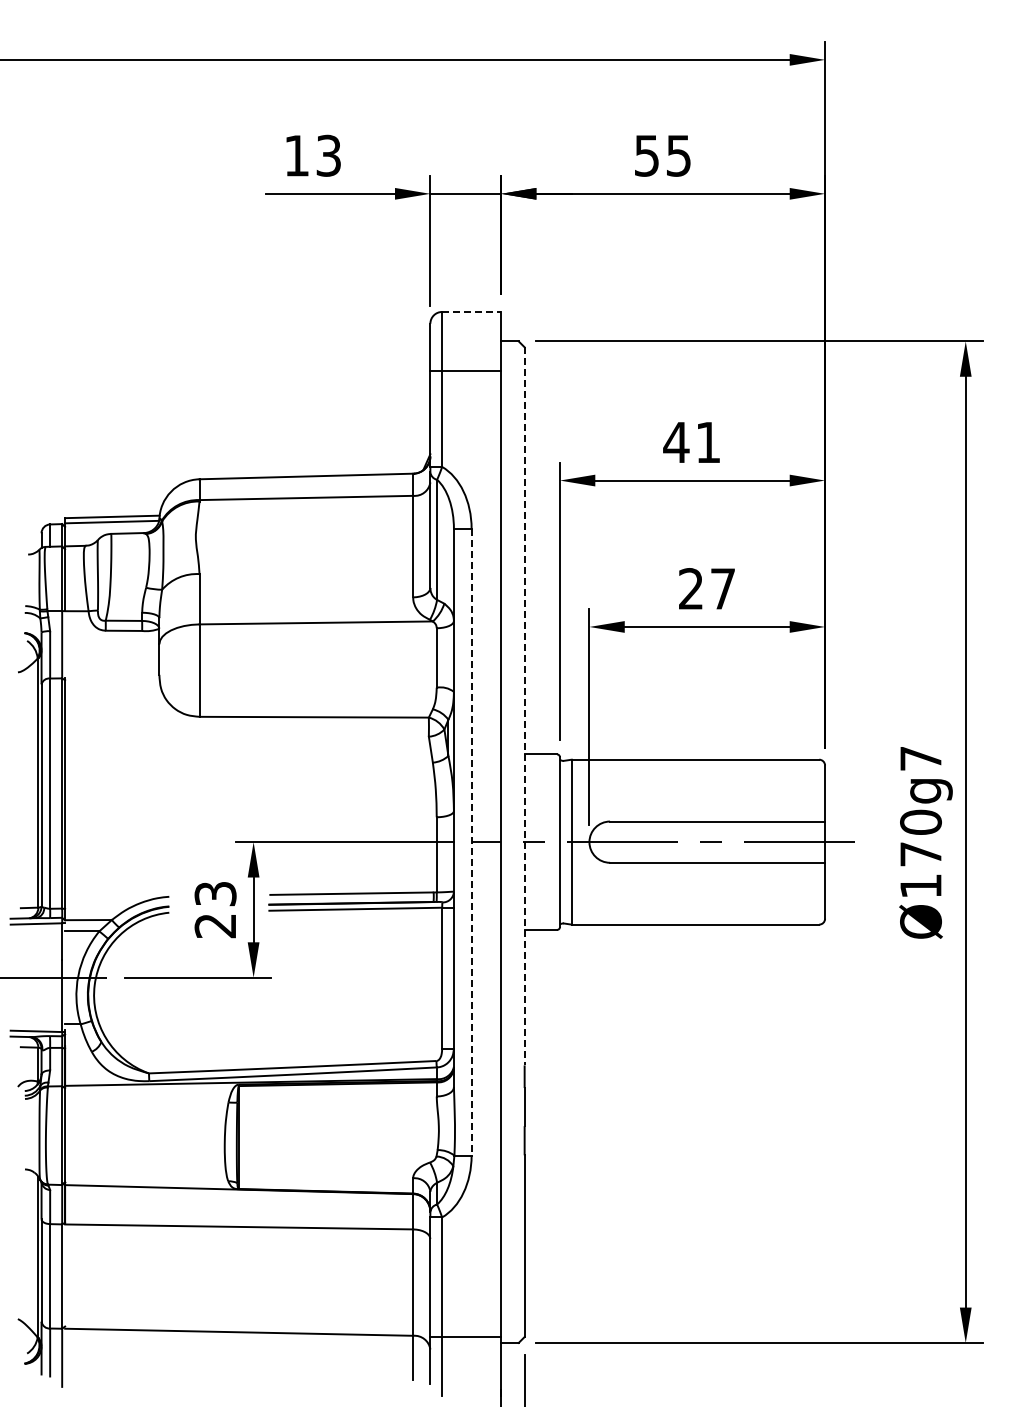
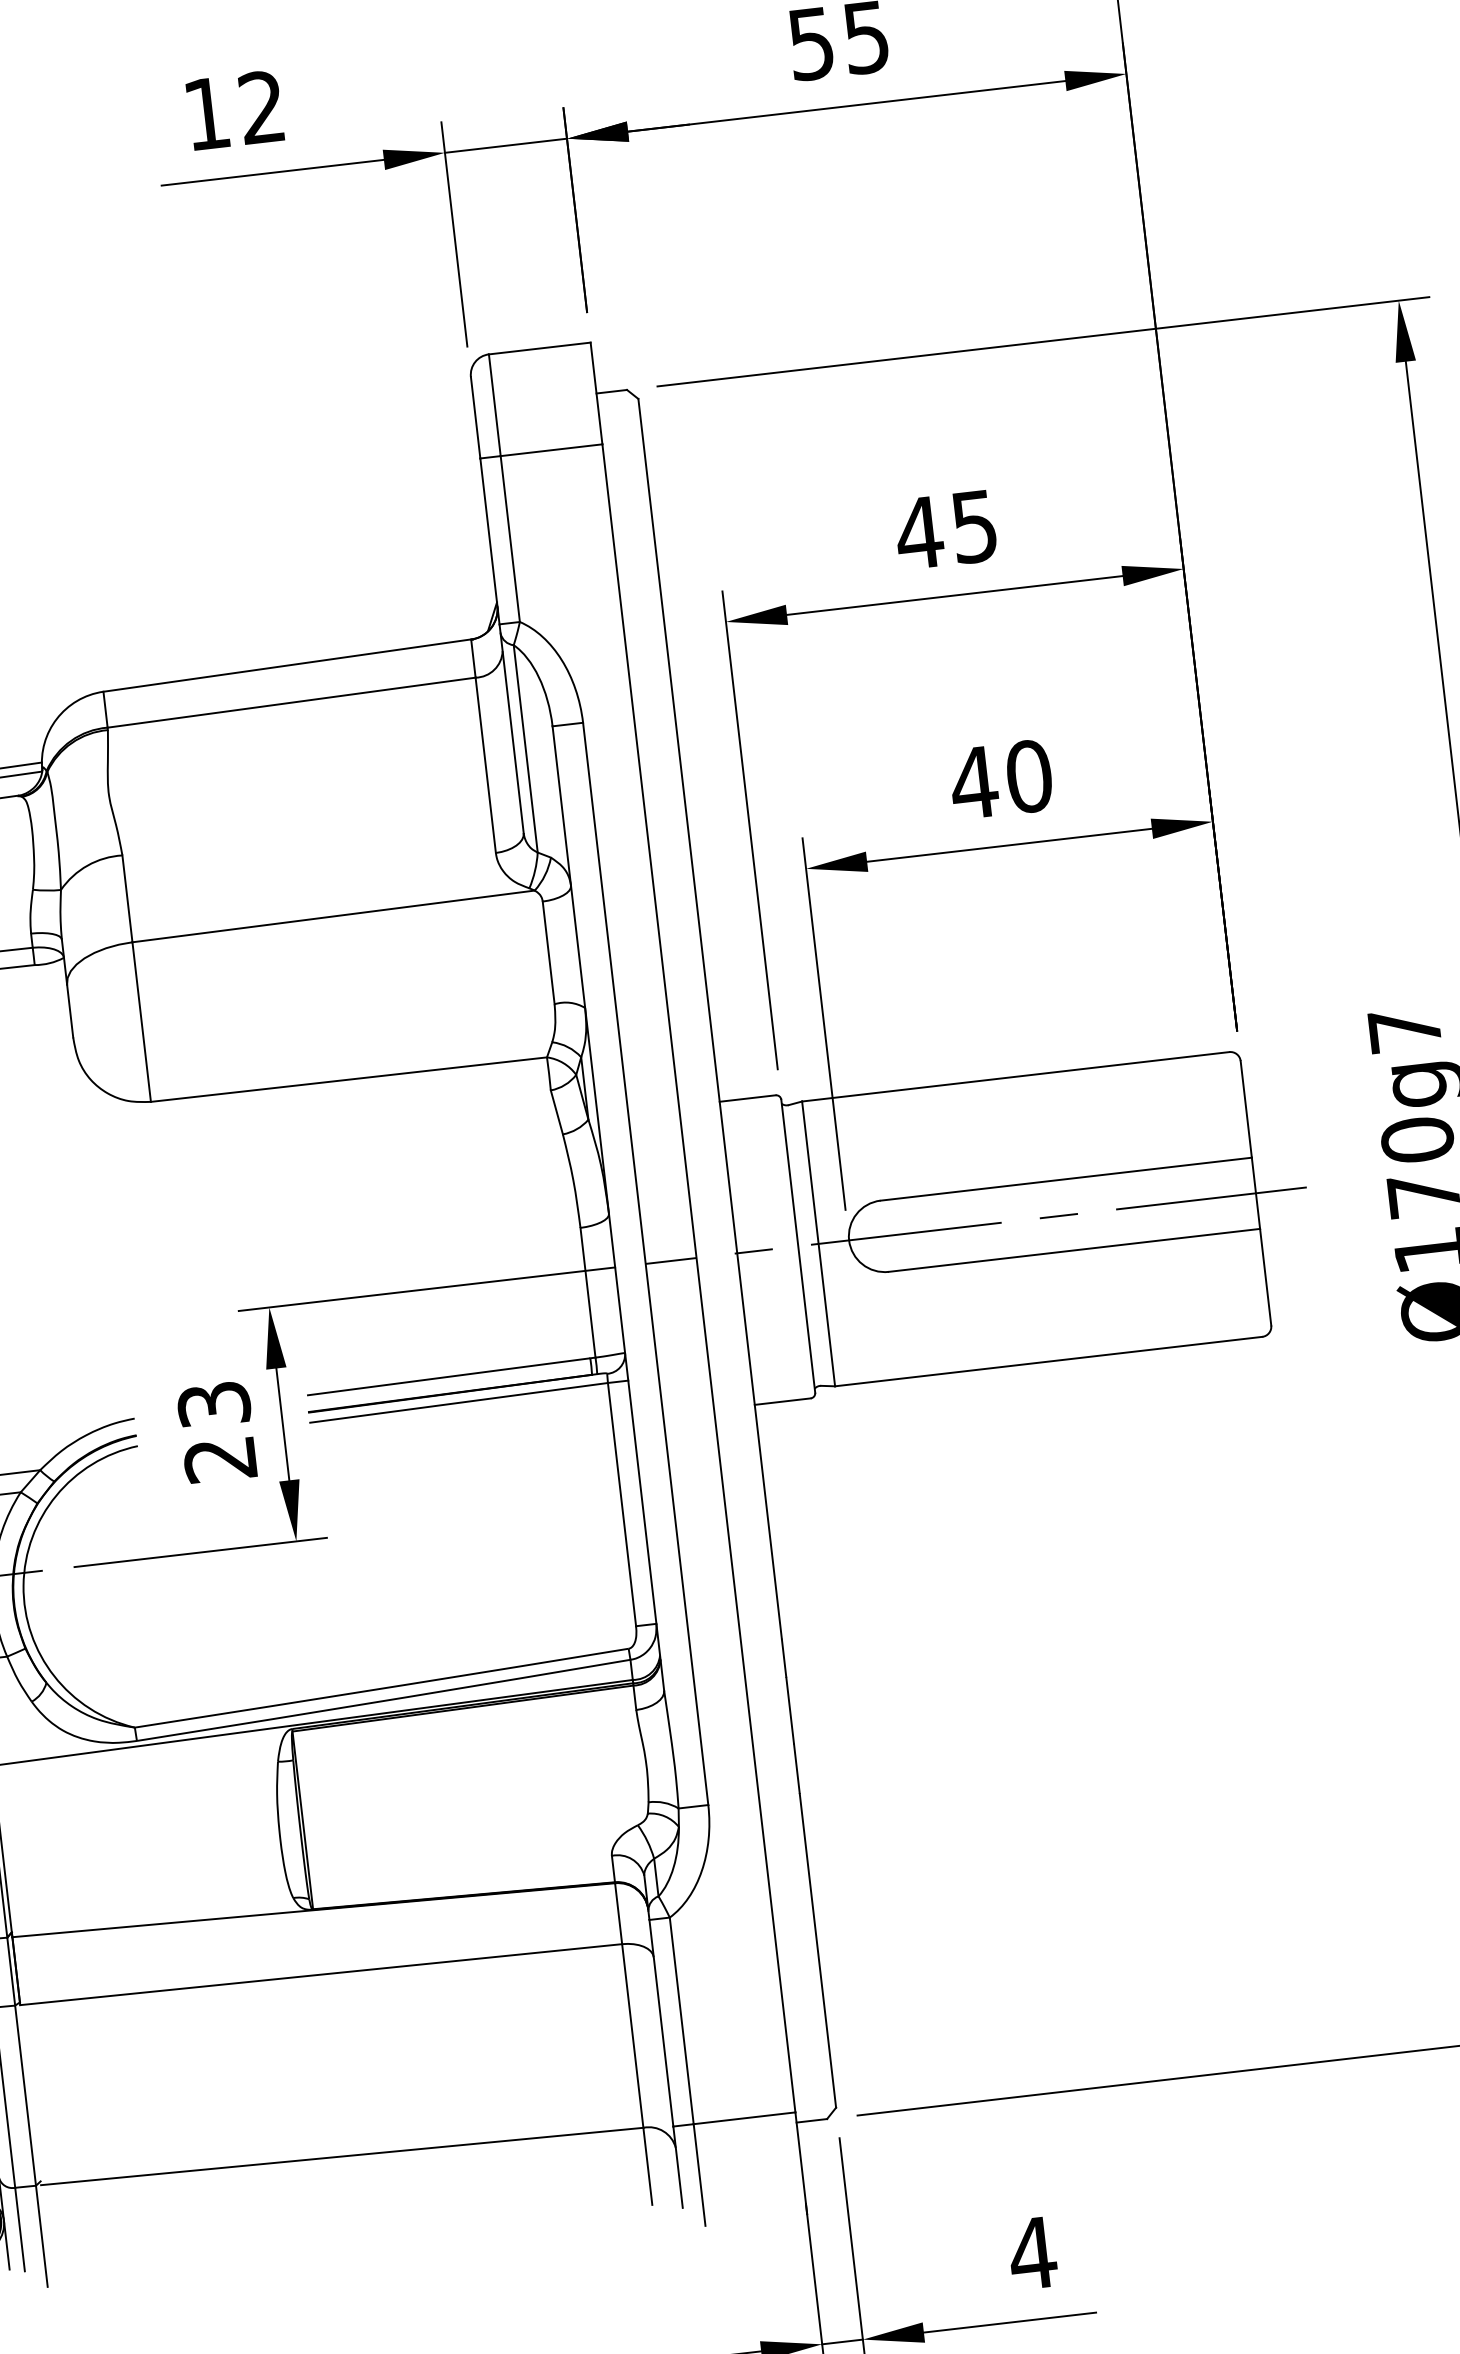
text: (328, 155) -> (261, 106), 13 -> 12
line: (472, 311) -> (541, 347), dashed -> solid
text: (707, 442) -> (973, 526), 41 -> 45
text: (706, 588) -> (1000, 779), 27 -> 40
line: (524, 706) -> (709, 1019), dashed -> solid
line: (471, 842) -> (645, 1264), dashed -> solid

